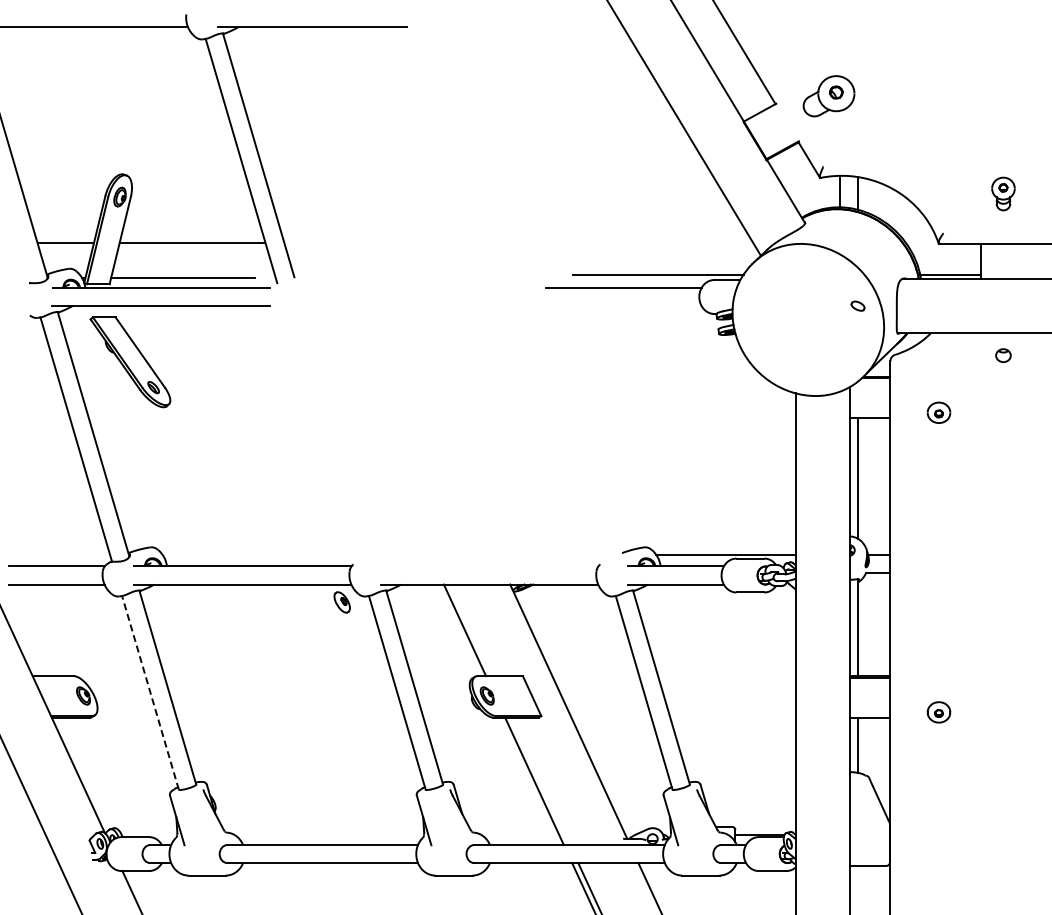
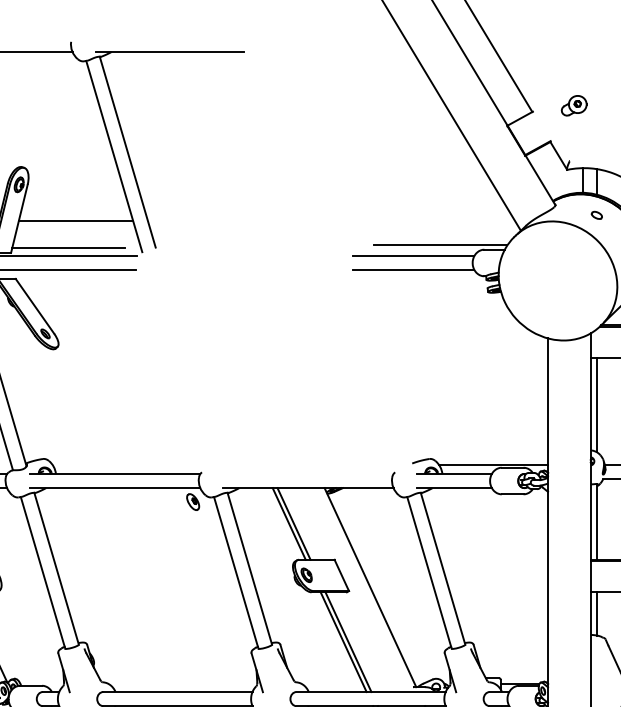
part: (828, 95) -> (573, 105), size x0.62
part: (857, 305) -> (596, 214), moved
line: (623, 306) -> (413, 270), added
line: (471, 630) -> (294, 524), added
line: (150, 692) -> (43, 572), dashed -> solid
line: (540, 781) -> (348, 642), added

